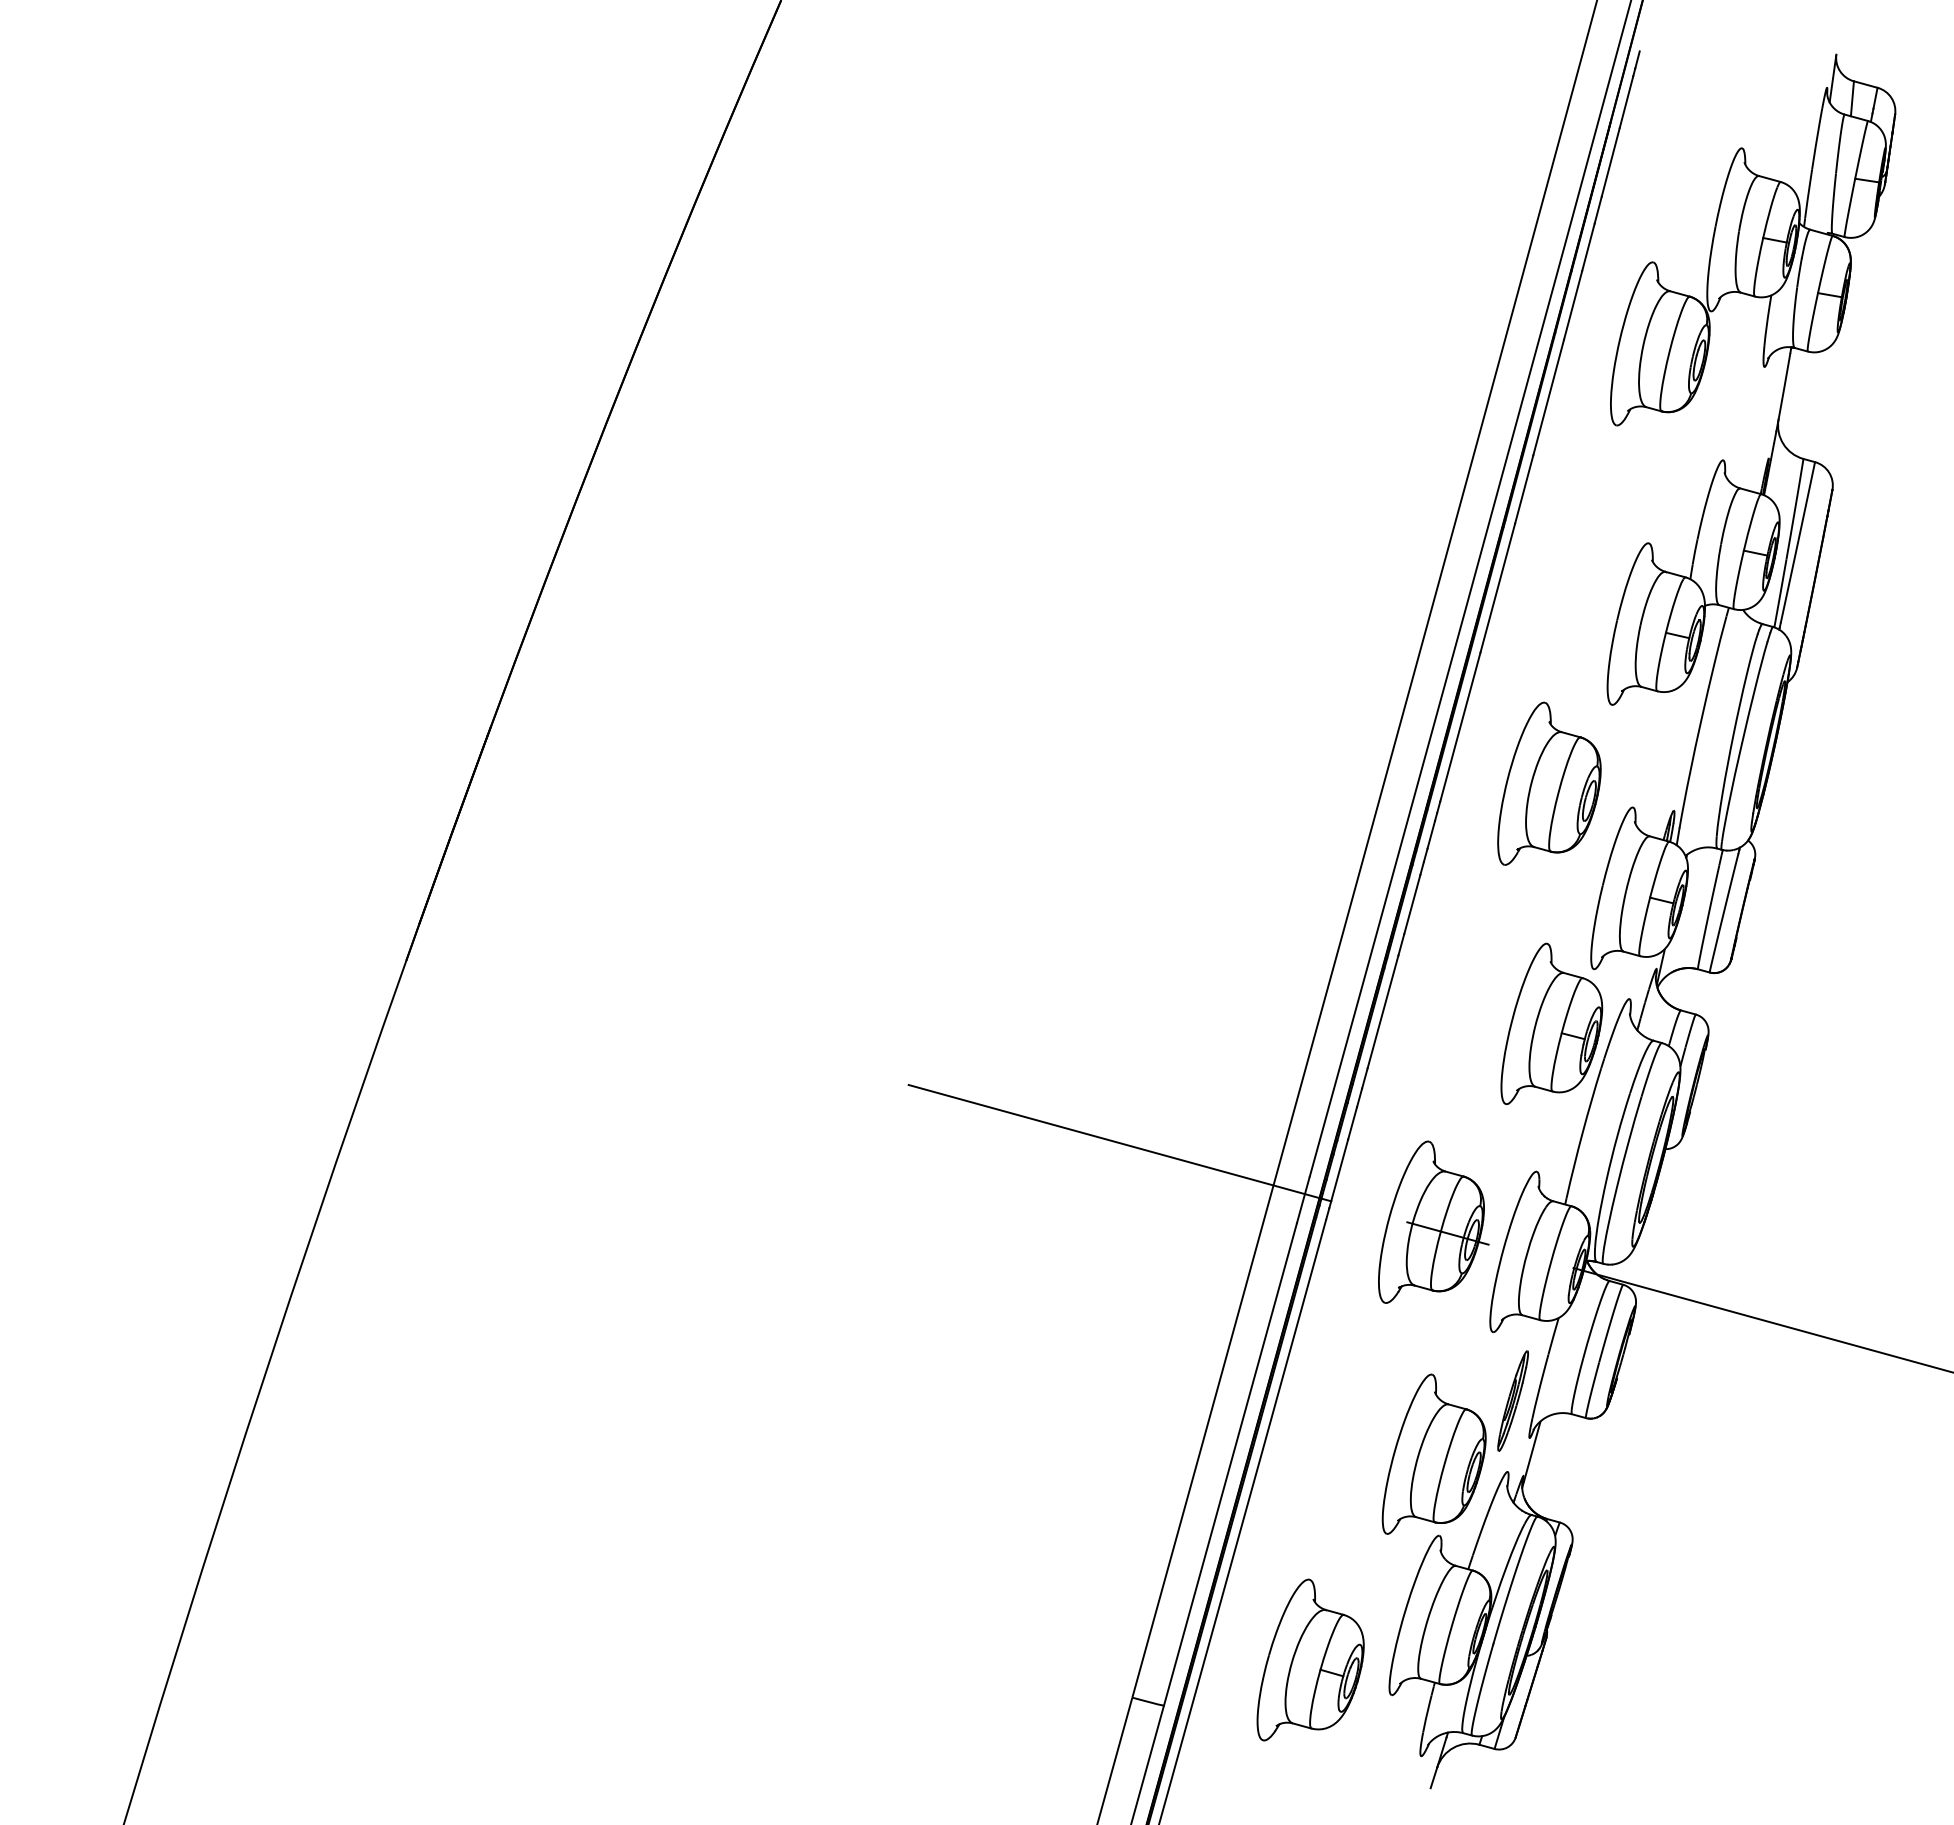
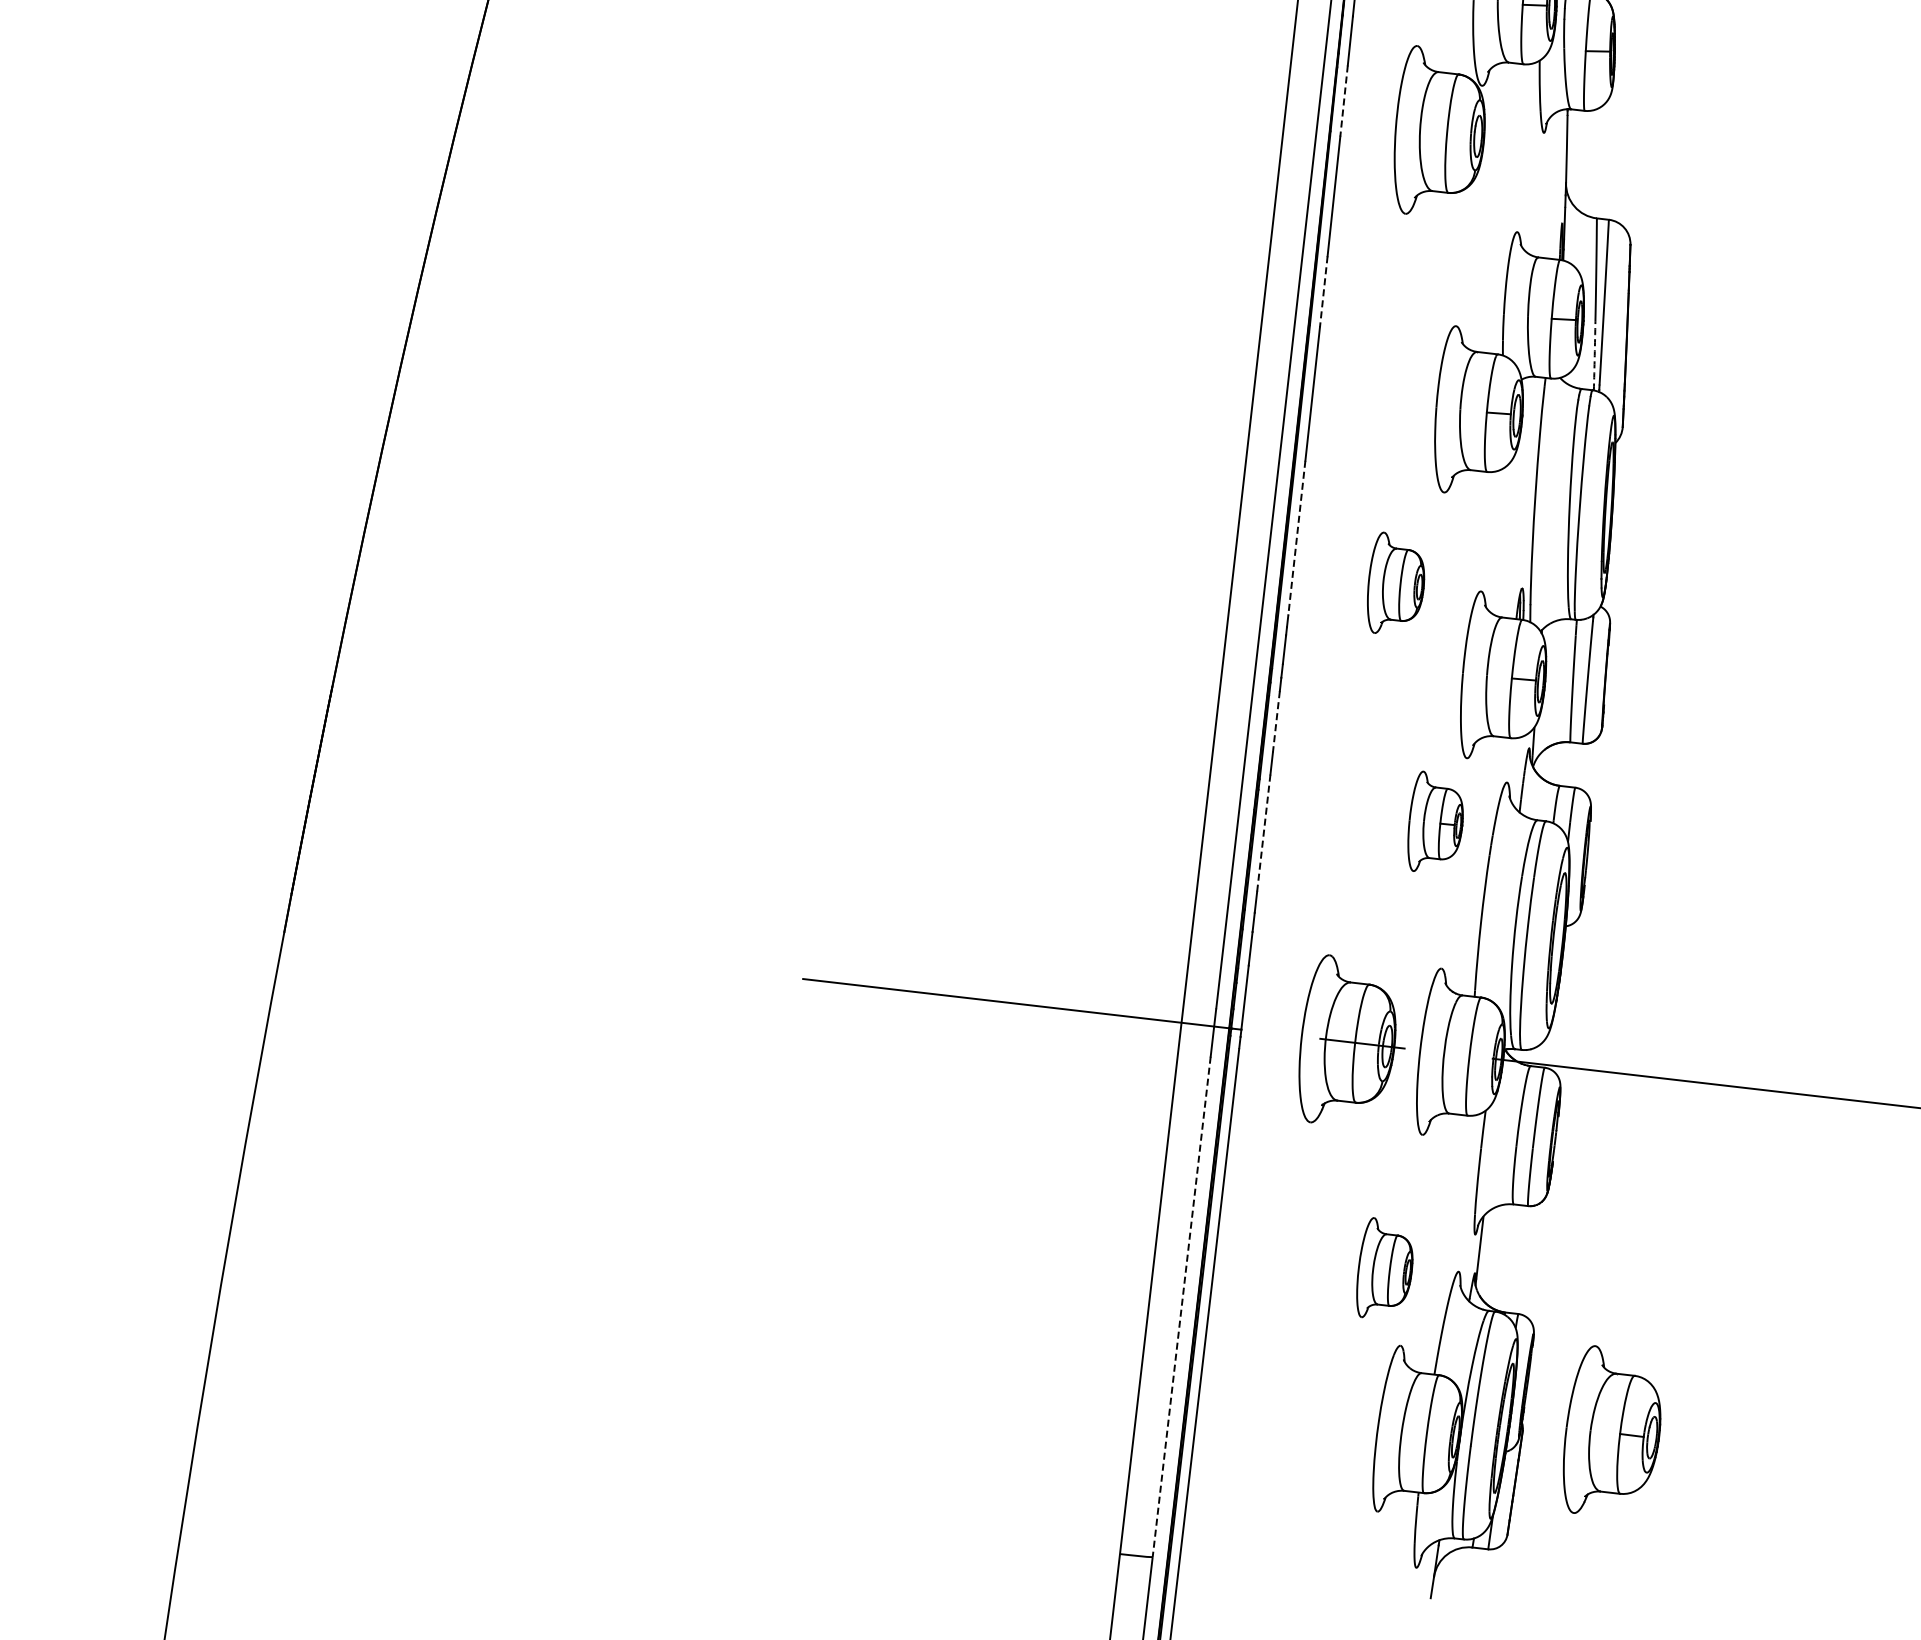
line: (1573, 305) -> (1344, 101), solid -> dashed
line: (1524, 489) -> (1324, 291), solid -> dashed
arc: (1780, 593) -> (1594, 355), solid -> dashed
line: (1460, 727) -> (1297, 538), solid -> dashed
part: (1549, 783) -> (1394, 580), size x0.6
line: (1412, 904) -> (1276, 721), solid -> dashed
line: (1383, 1011) -> (1264, 832), solid -> dashed
part: (1551, 1023) -> (1433, 818), size x0.6
part: (1512, 1400) -> (1452, 1199), removed
part: (1433, 1453) -> (1381, 1264), size x0.6
line: (1230, 1464) -> (1181, 1307), solid -> dashed
part: (1310, 1659) -> (1608, 1425), moved

